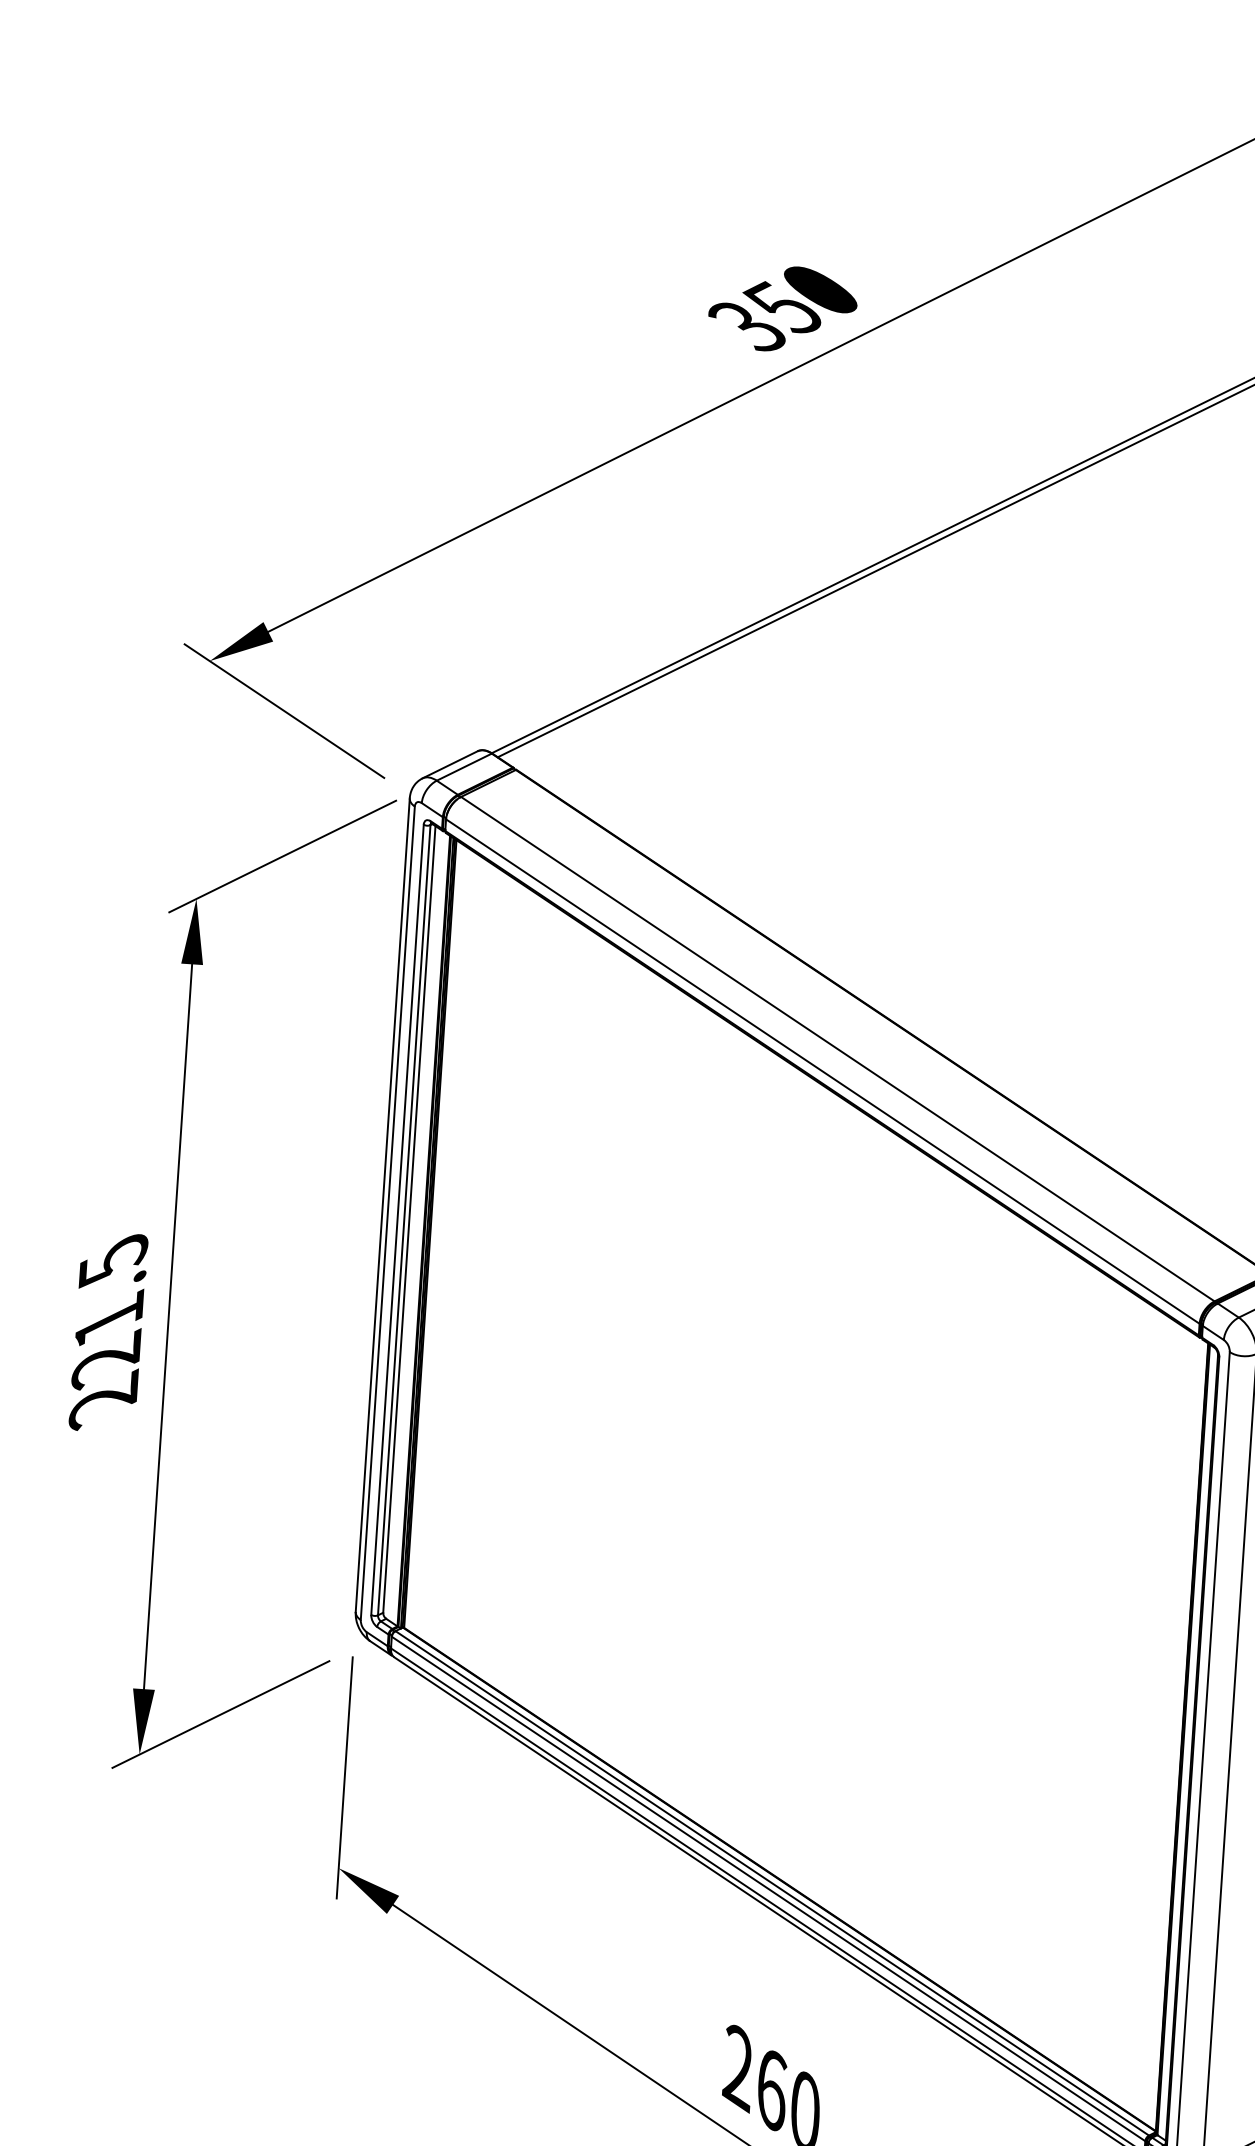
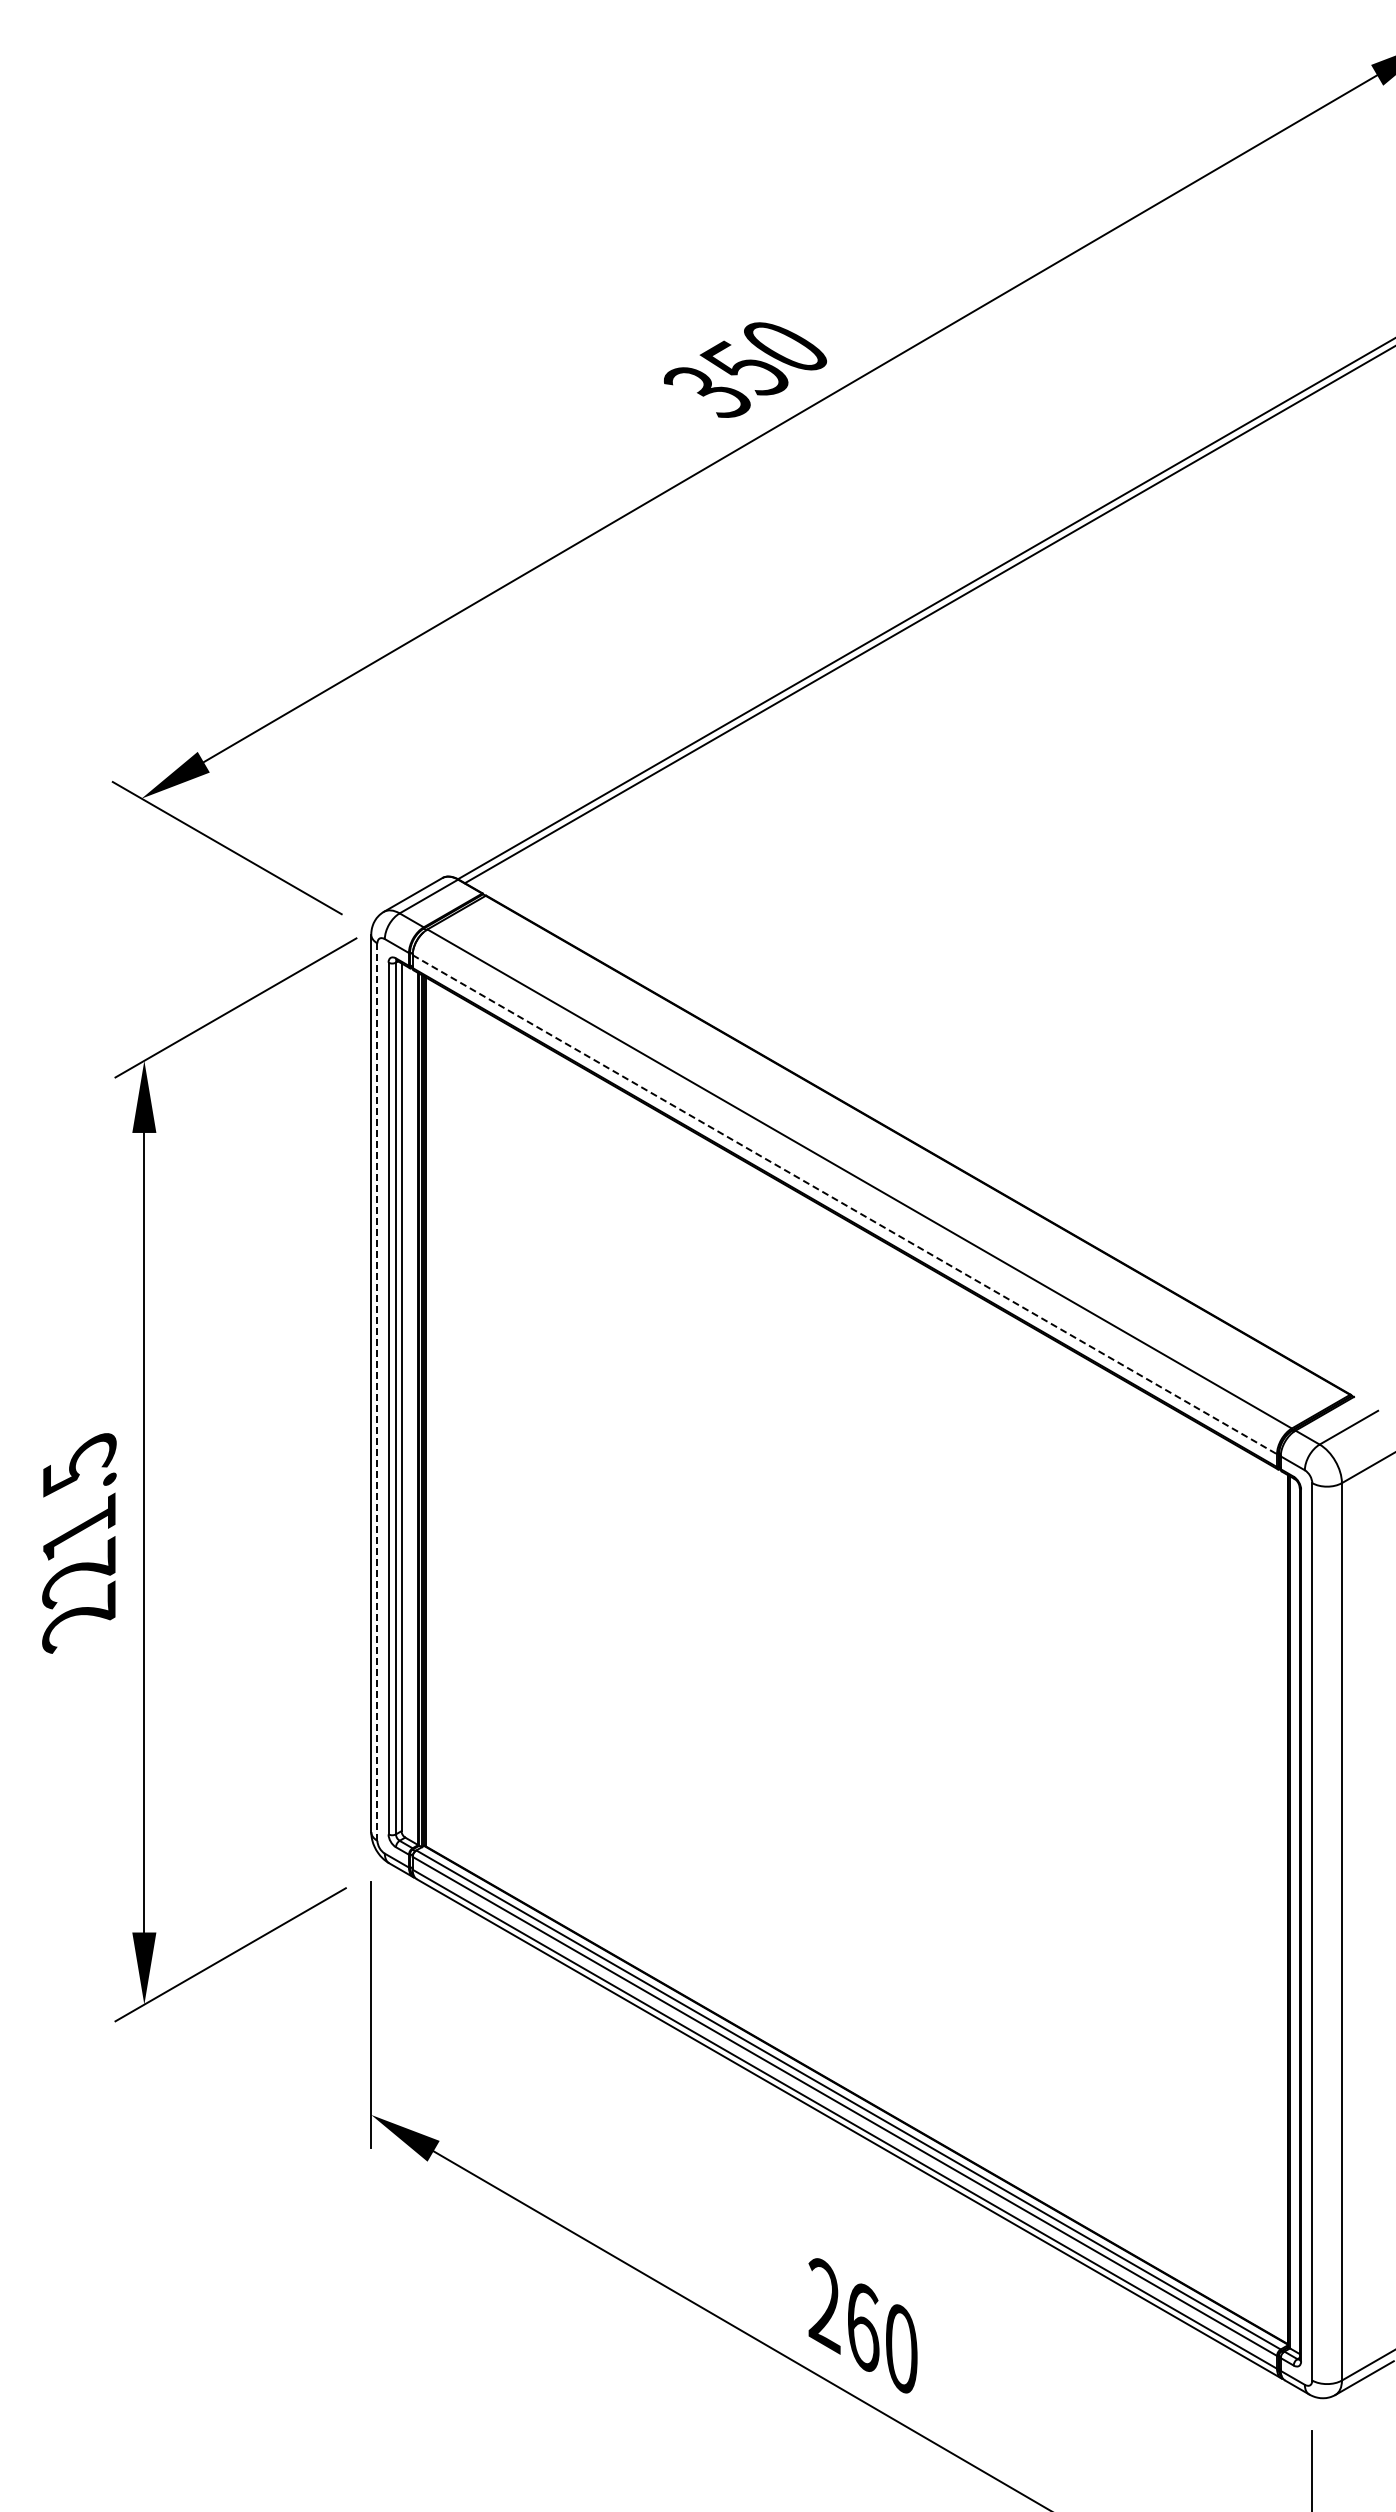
line: (823, 1071) -> (845, 1204), solid -> dashed
line: (387, 1213) -> (377, 1392), solid -> dashed

